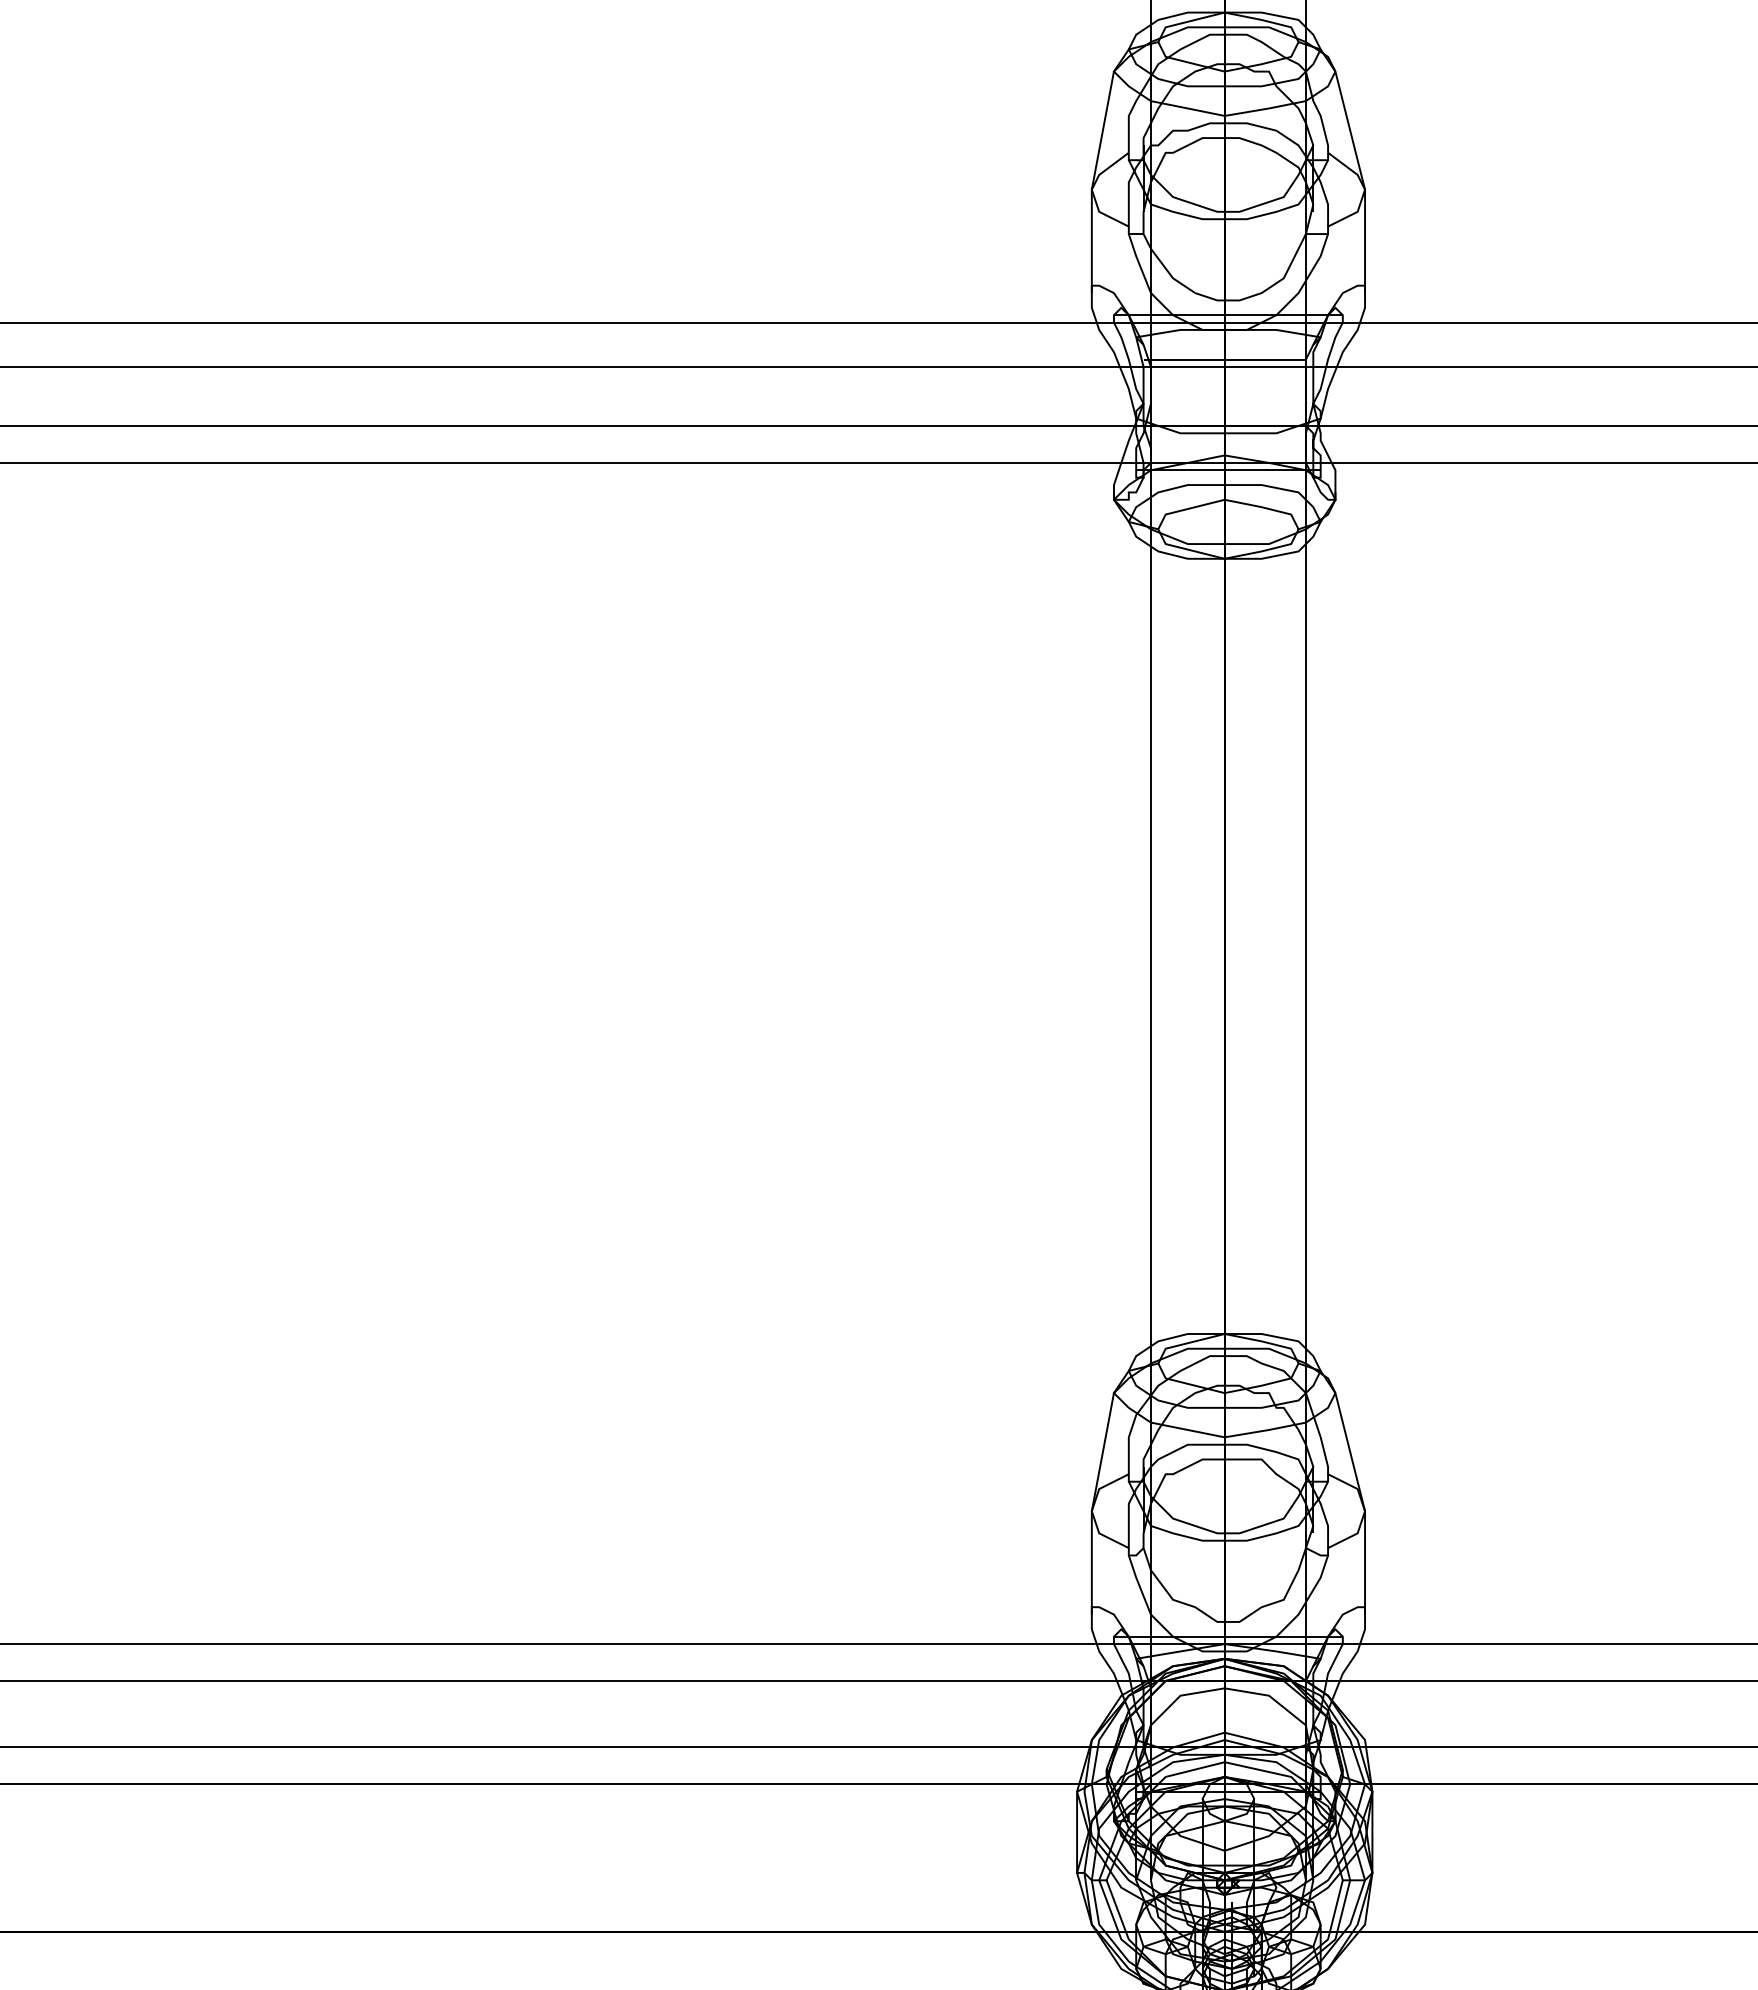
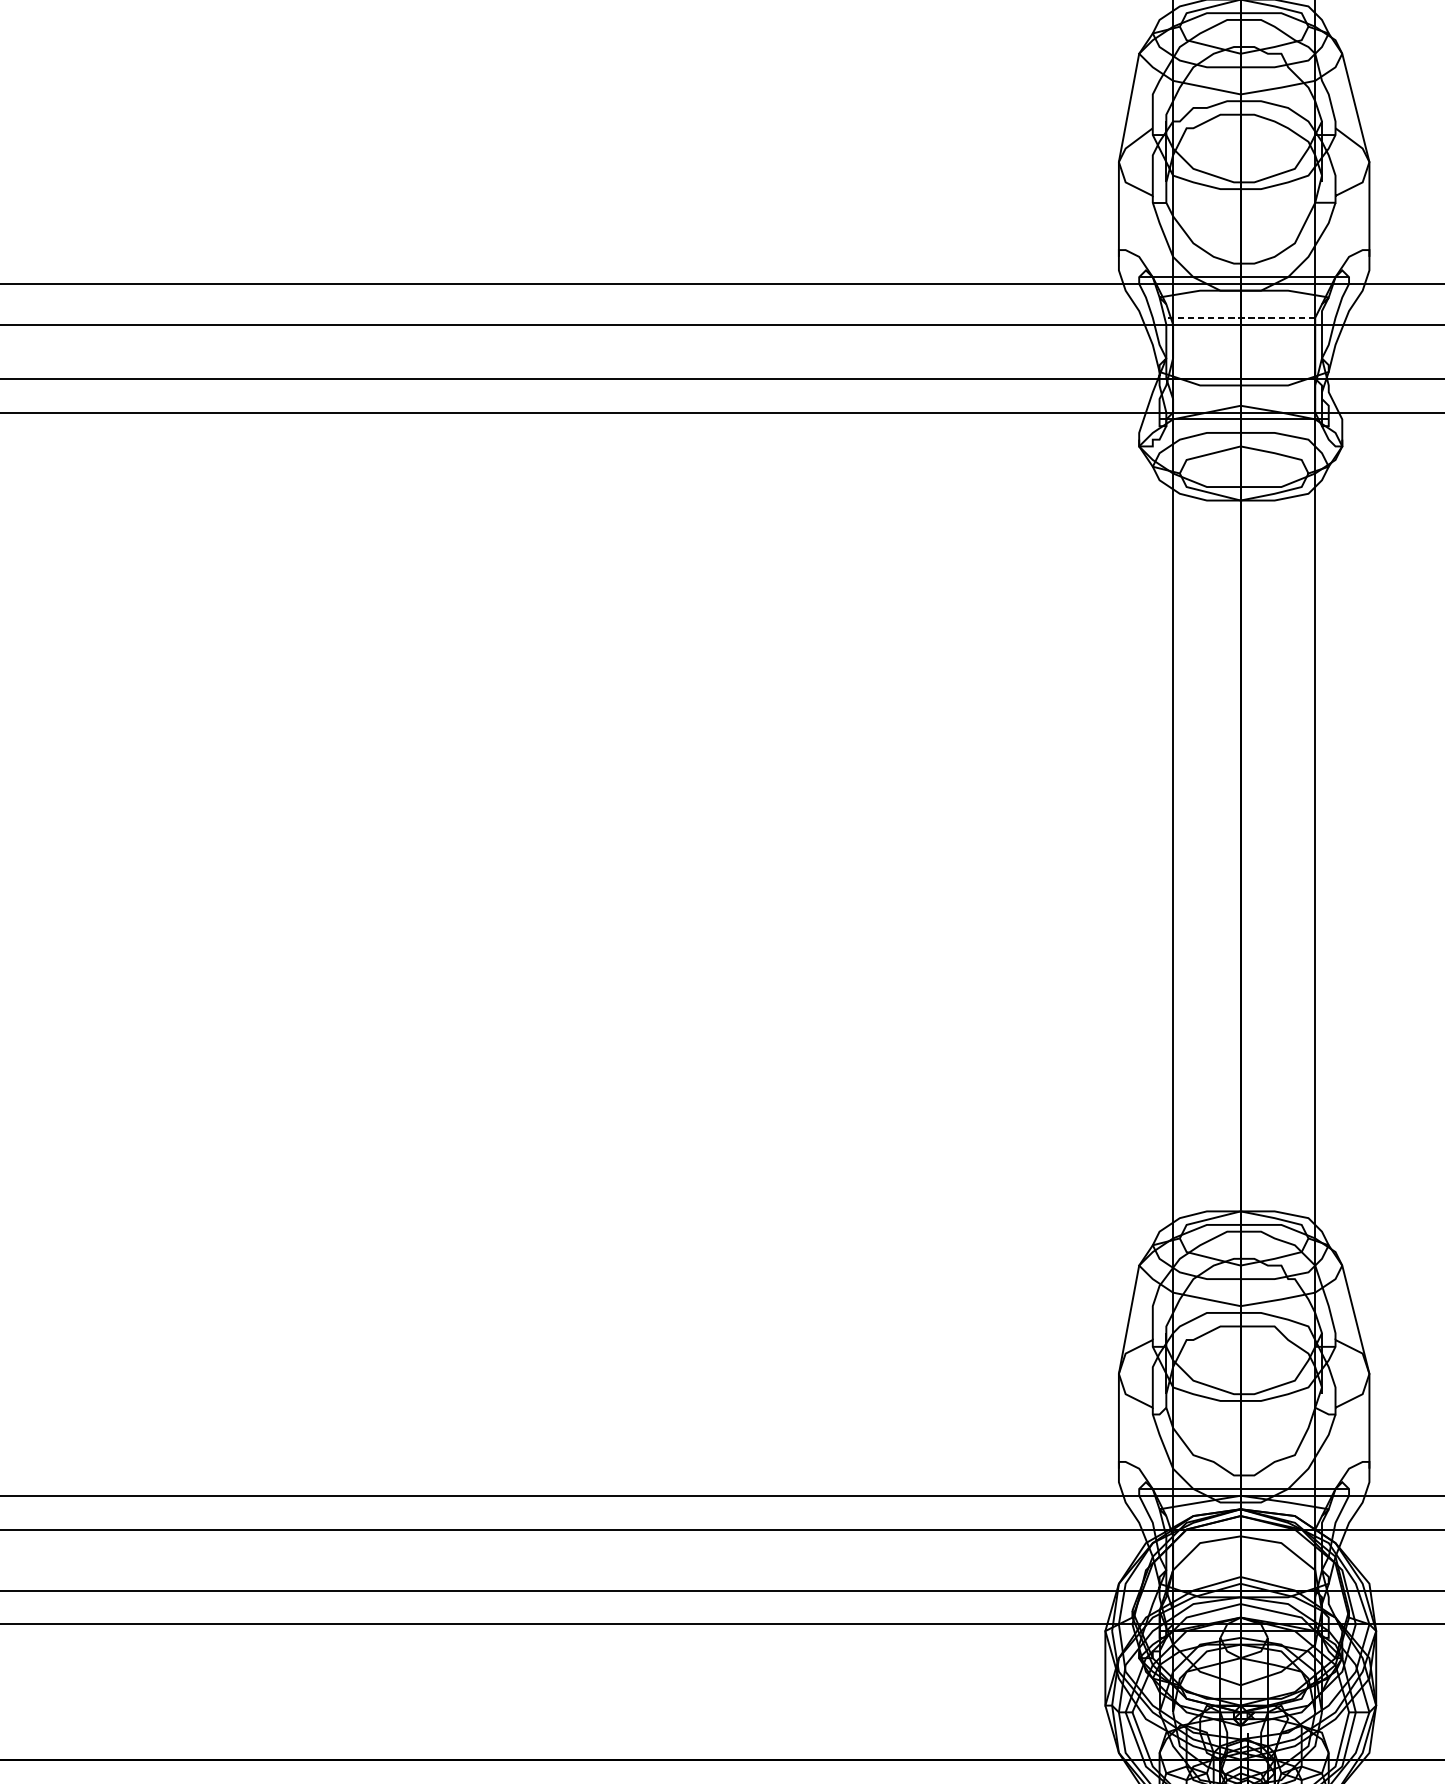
line: (1224, 359) -> (1240, 317), solid -> dashed

